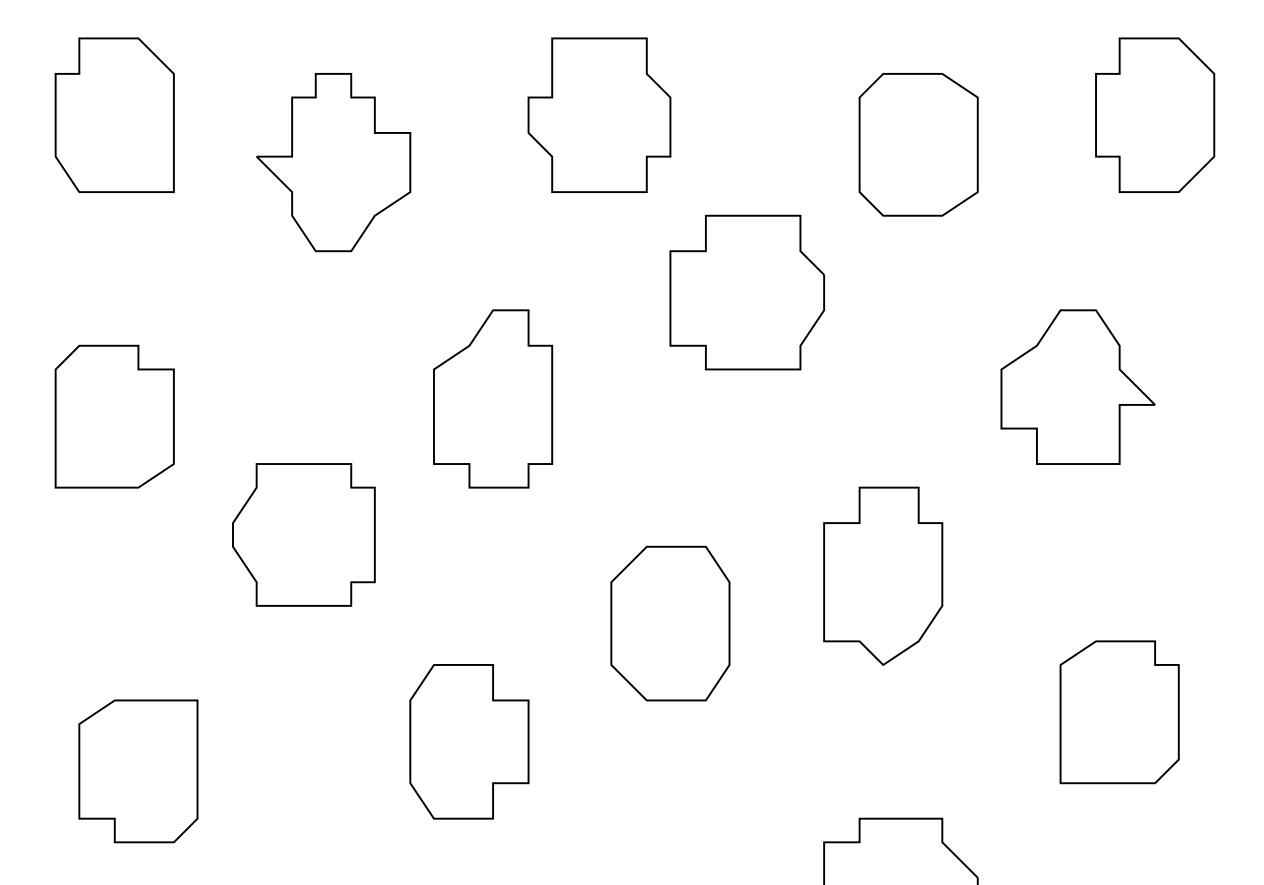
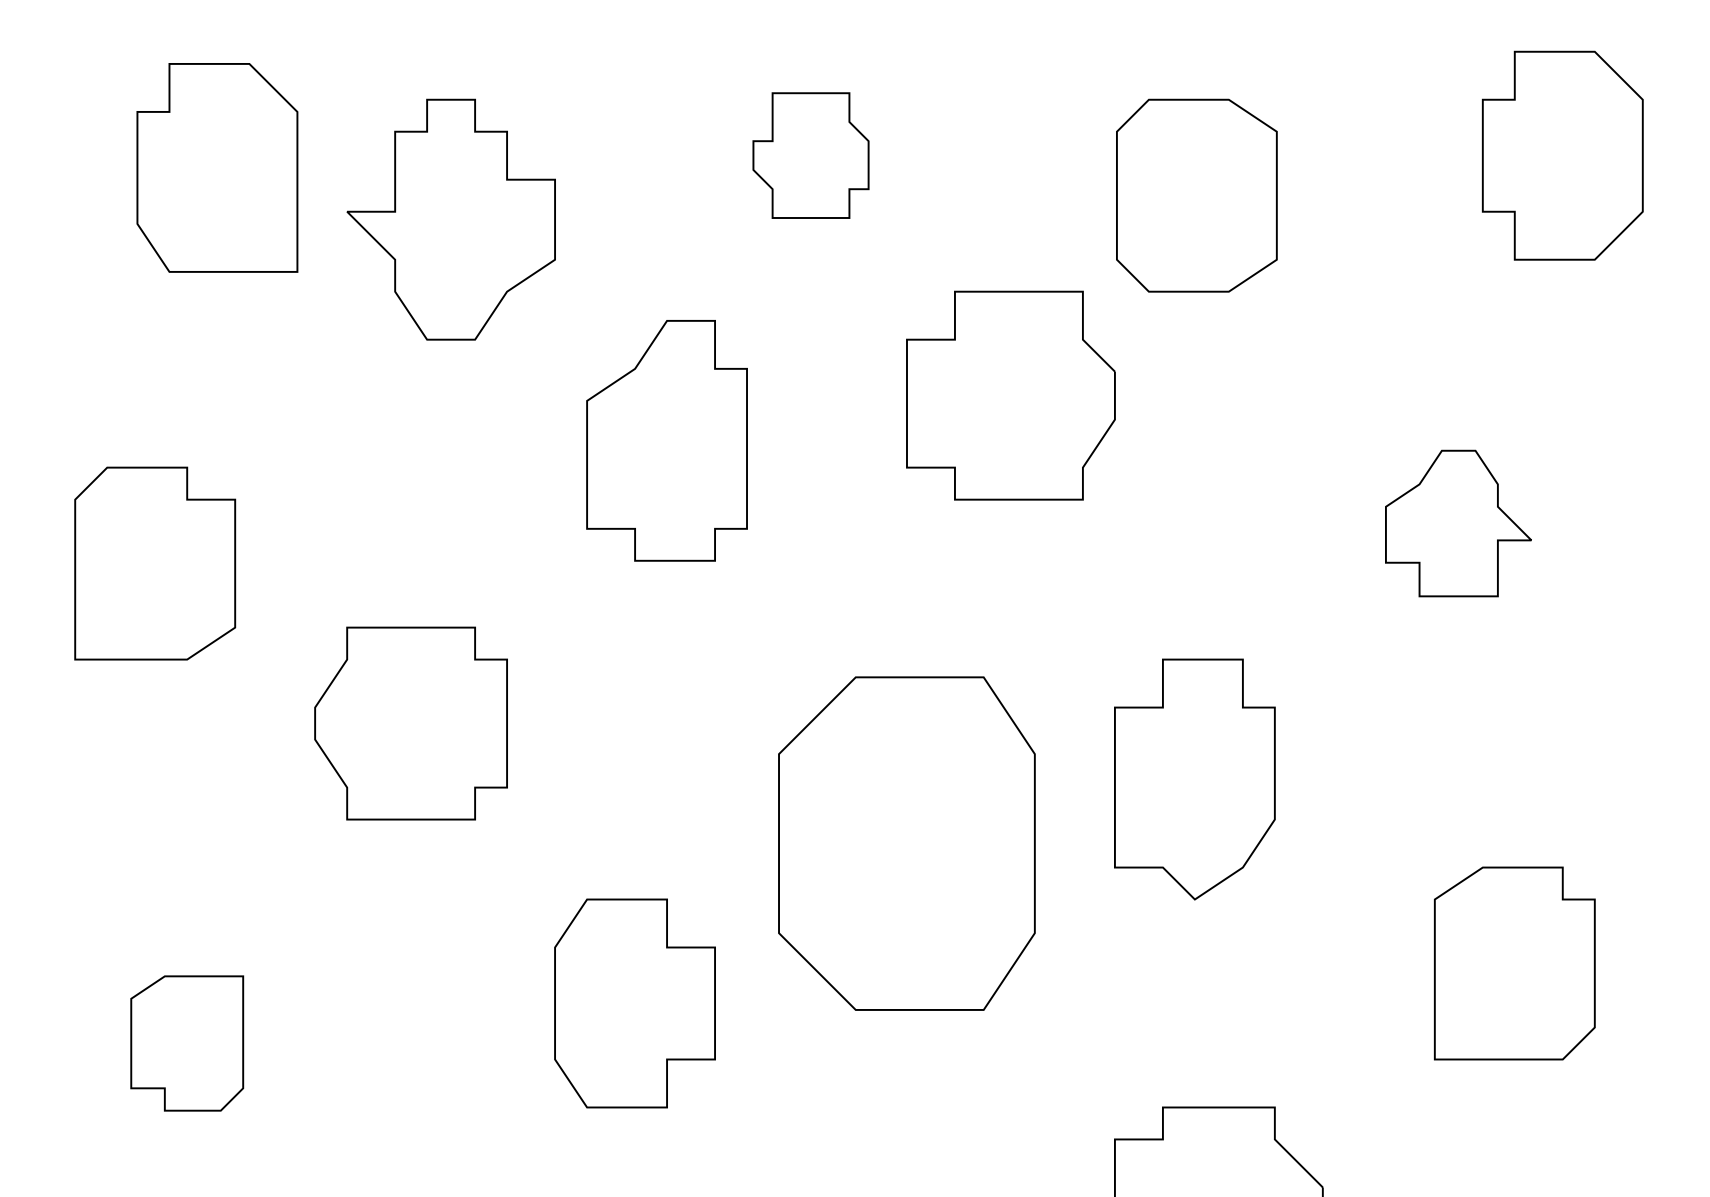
part: (114, 114) -> (217, 166), moved
part: (599, 114) -> (811, 154), size x0.6
part: (918, 144) -> (1196, 195), moved
part: (1077, 386) -> (1457, 522), size x0.7
part: (493, 398) -> (667, 440), moved
part: (670, 623) -> (907, 843), size x1.6
part: (138, 771) -> (187, 1043), size x0.7

